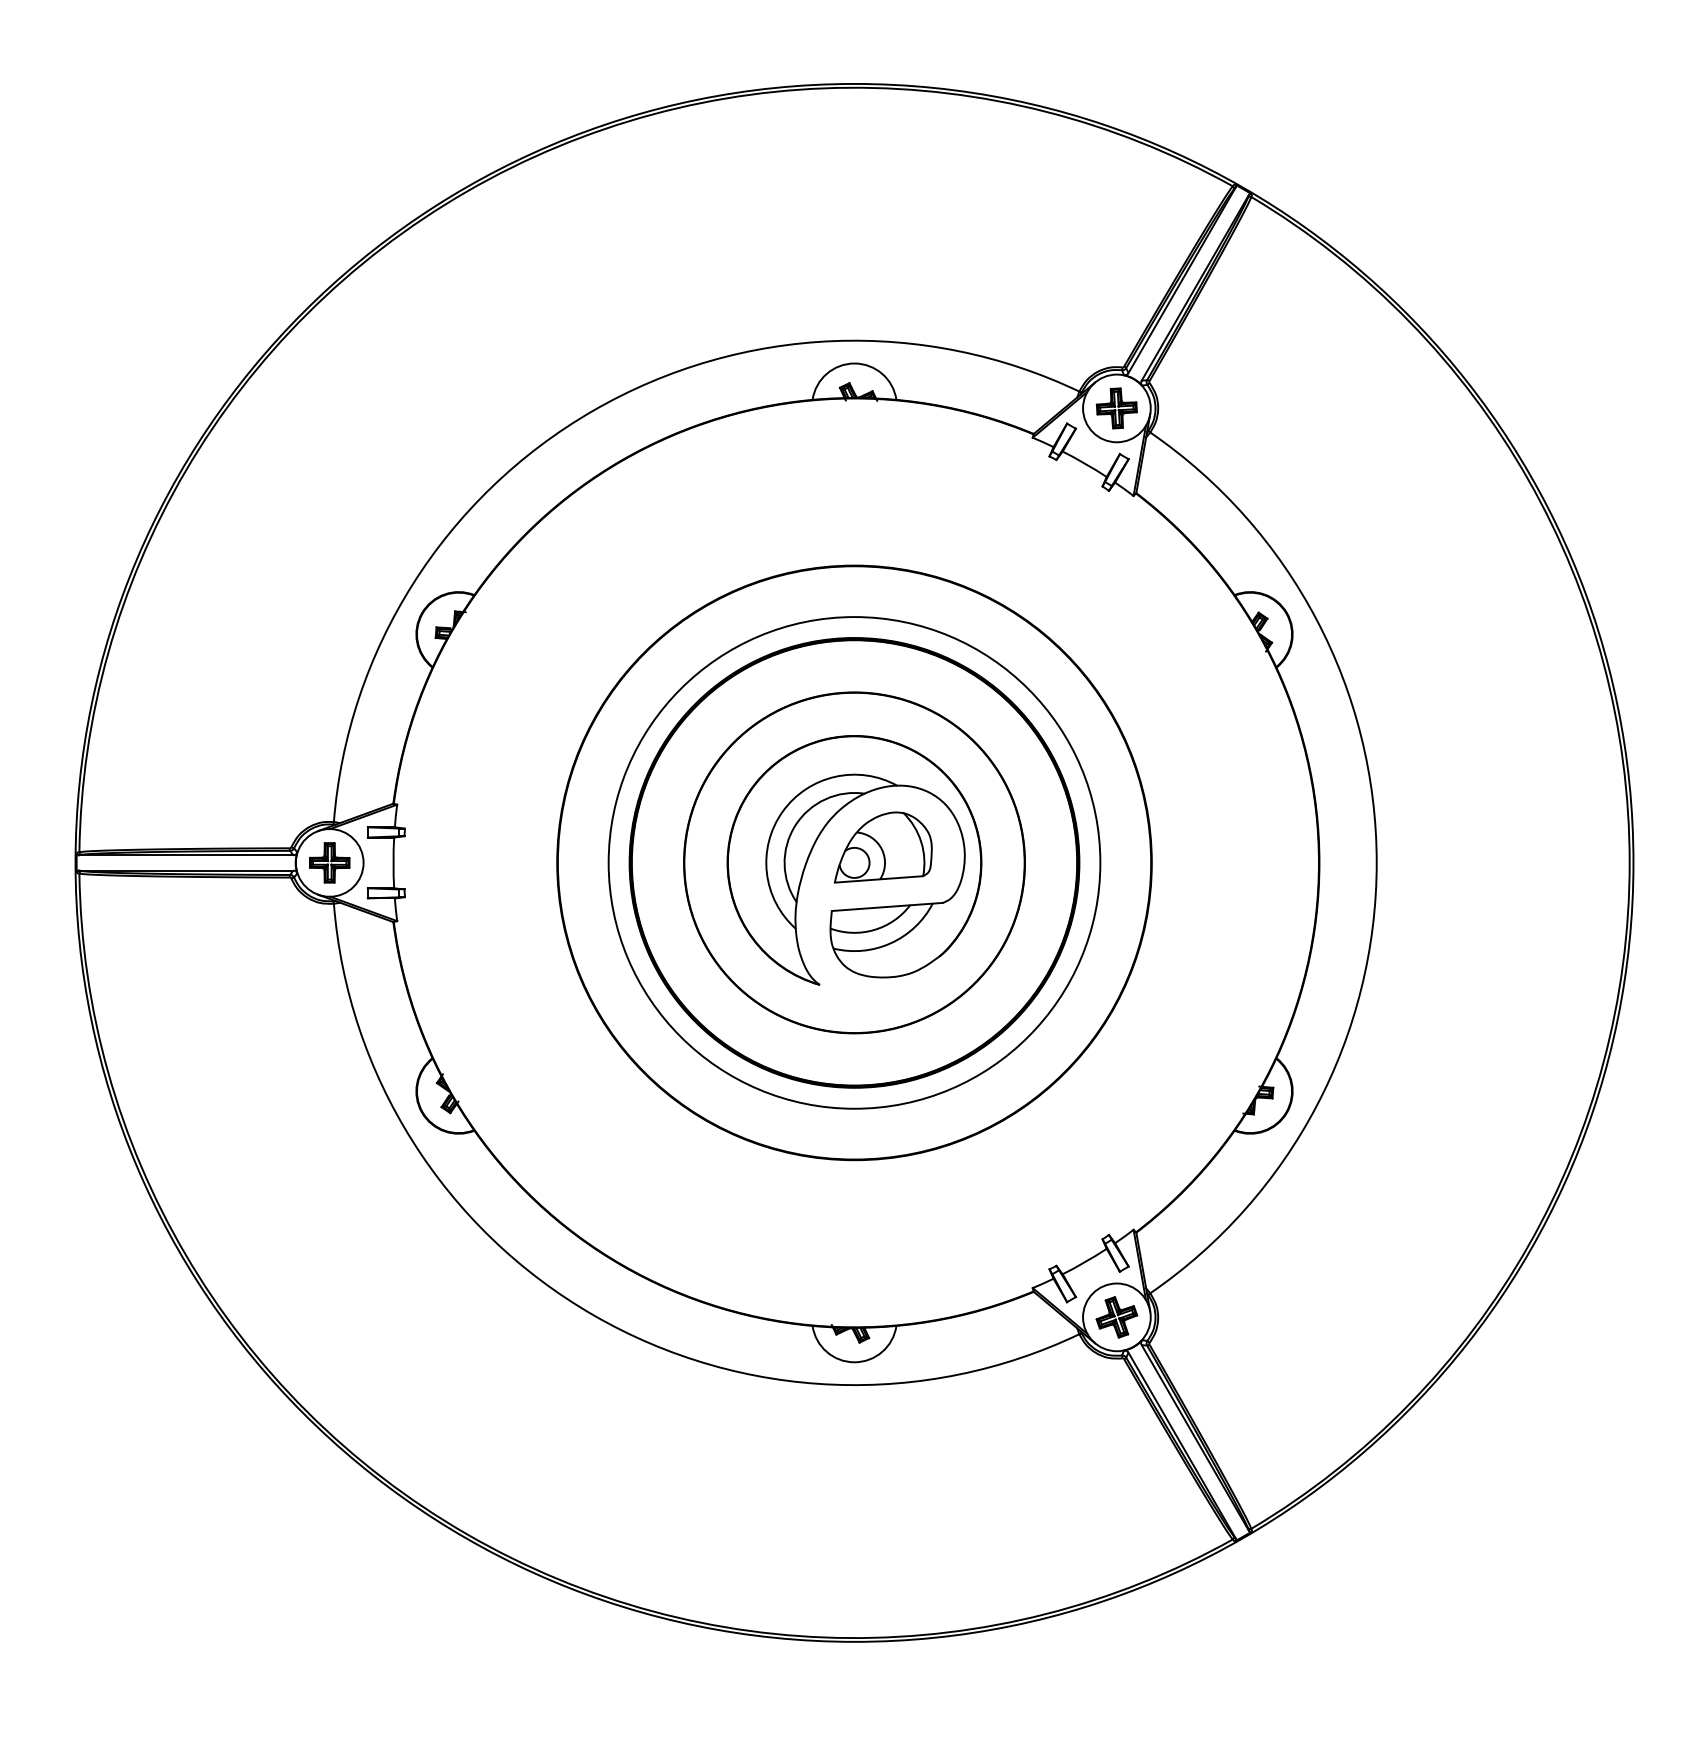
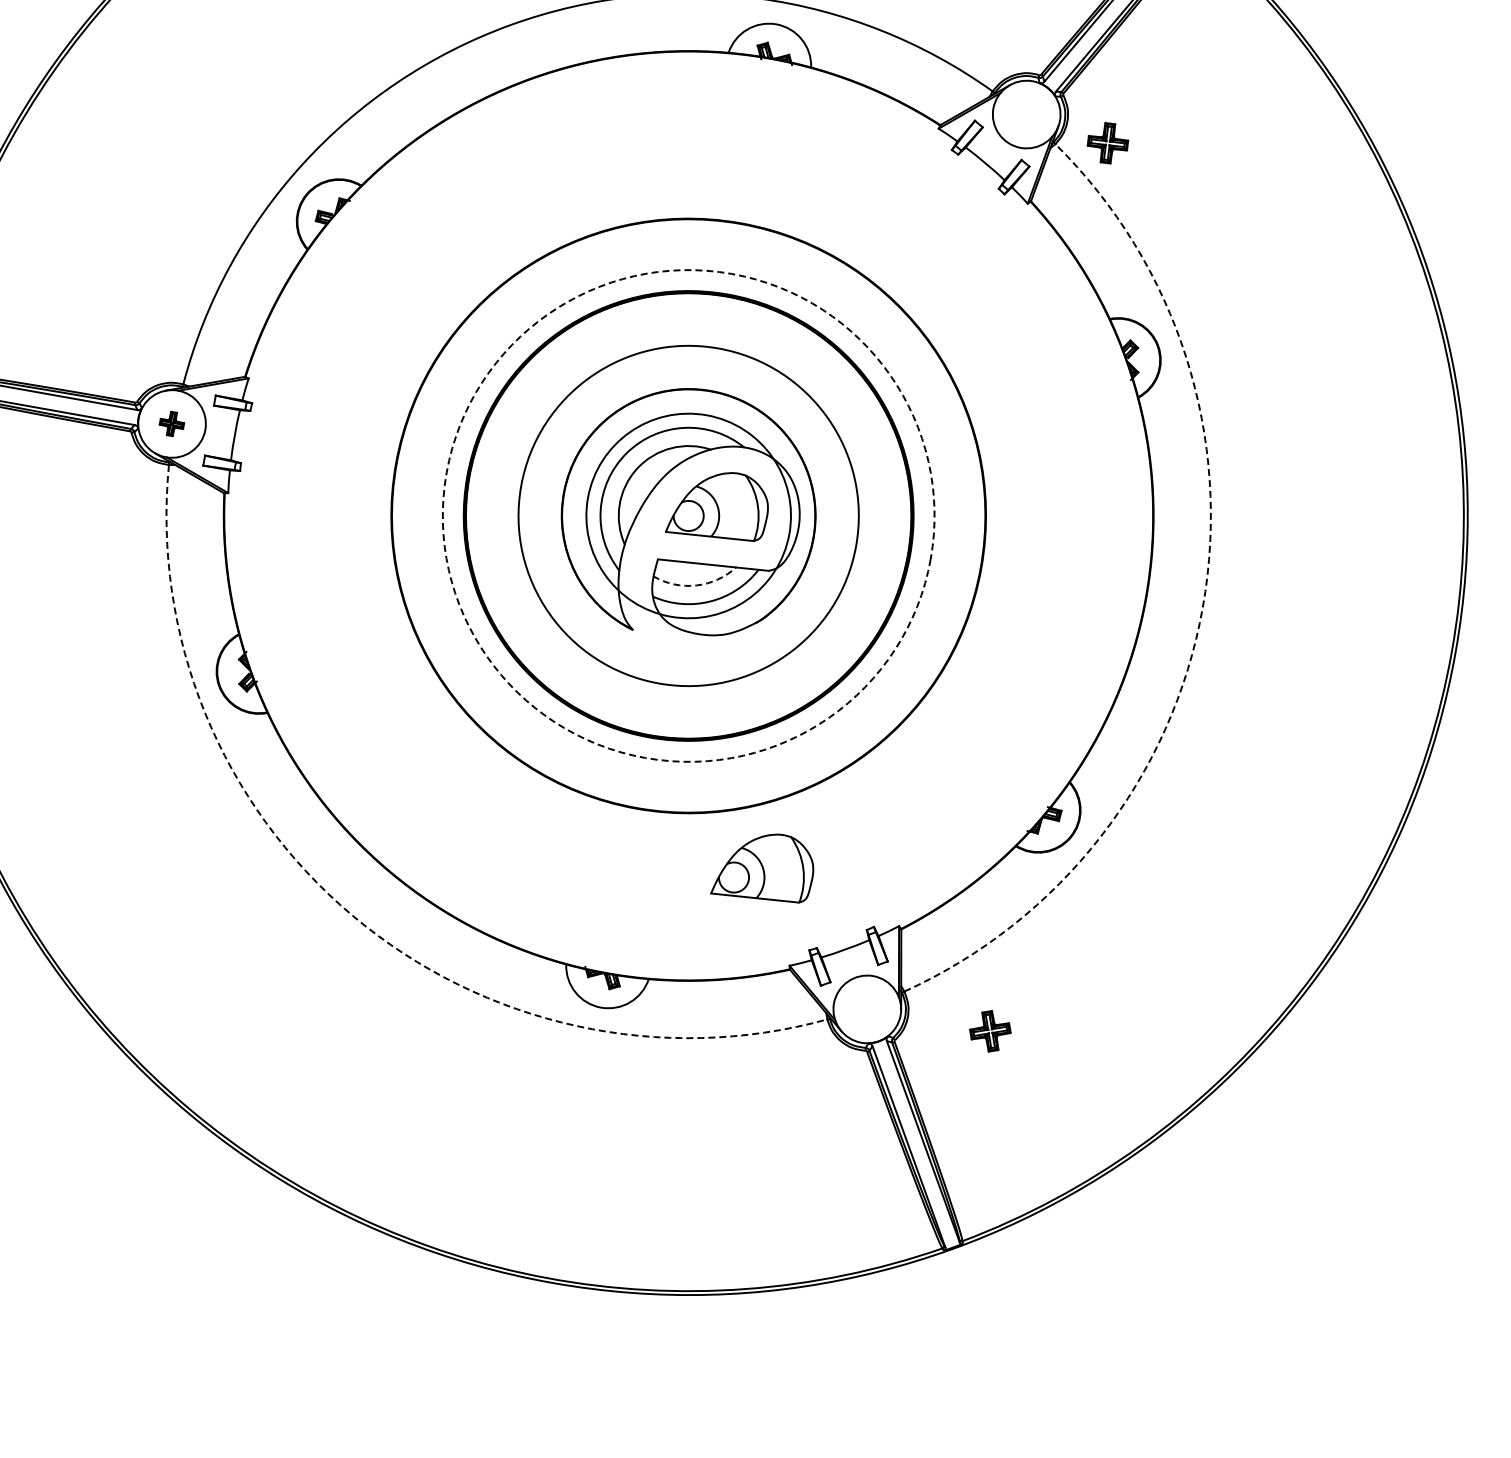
part: (1116, 408) -> (1107, 143), moved
part: (329, 862) -> (171, 423), size x0.6
circle: (854, 862) -> (688, 515), size x0.6
circle: (854, 862) -> (688, 515), solid -> dashed
arc: (1376, 862) -> (1202, 607), solid -> dashed
arc: (874, 930) -> (696, 586), solid -> dashed
part: (991, 1195) -> (765, 867), added
arc: (593, 1315) -> (352, 915), solid -> dashed
part: (1116, 1317) -> (989, 1031), moved

